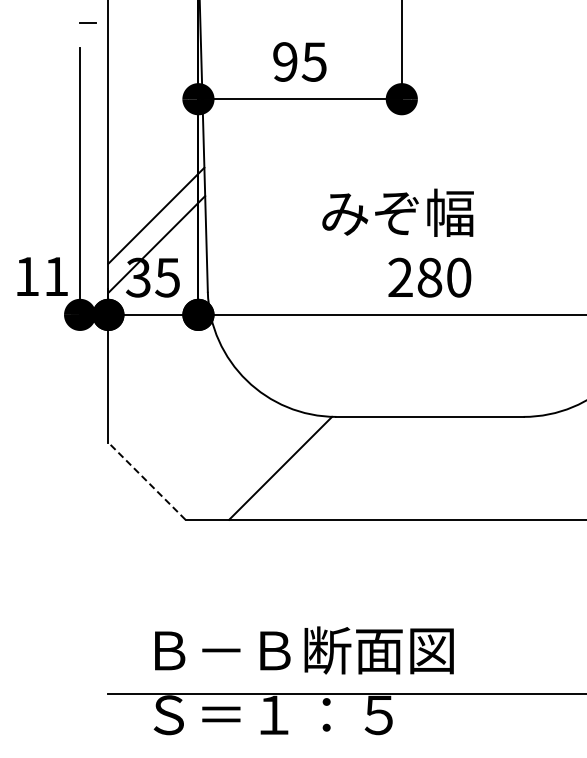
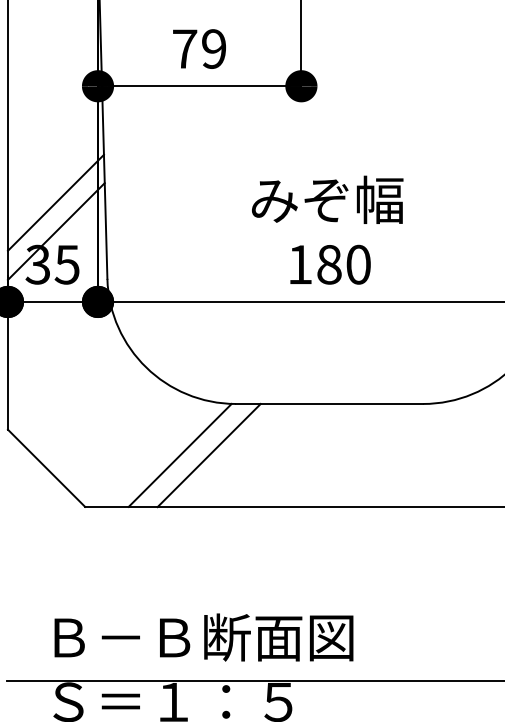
text: (299, 61) -> (199, 48), 95 -> 79
text: (397, 212) -> (327, 199), moved
text: (400, 276) -> (300, 263), 280 -> 180
line: (309, 468) -> (209, 455), added
line: (147, 481) -> (47, 468), dashed -> solid

